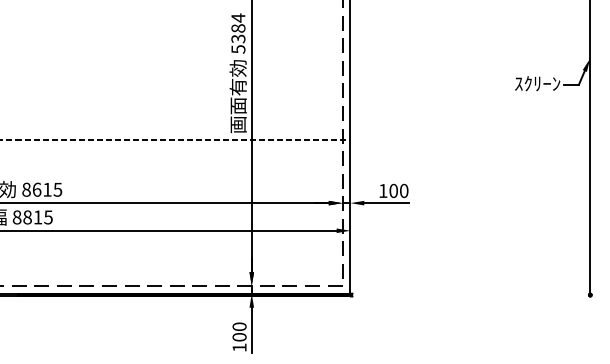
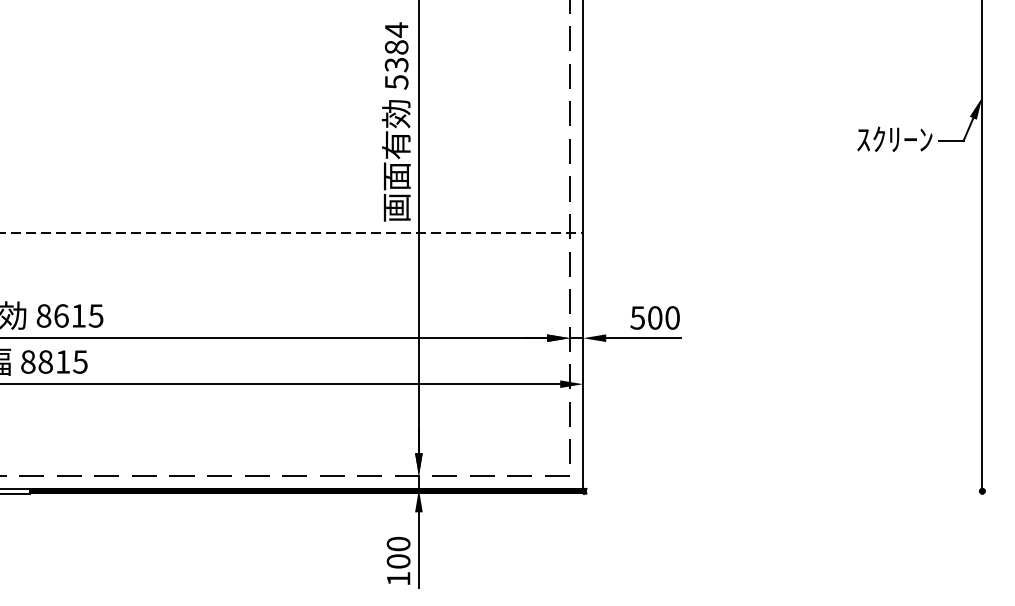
text: (382, 191) -> (636, 318), 100 -> 500

